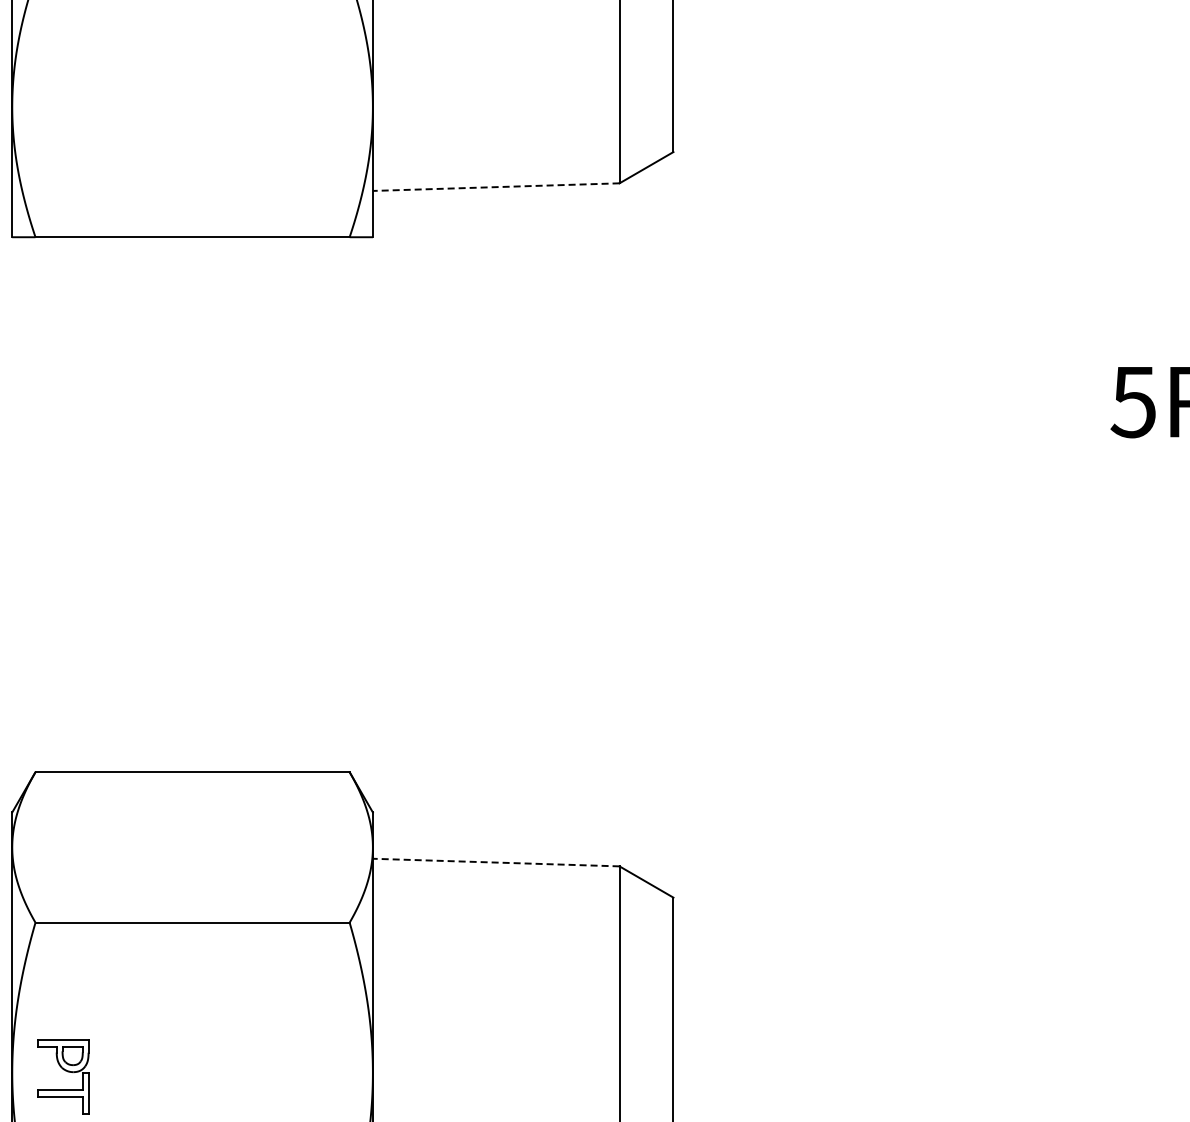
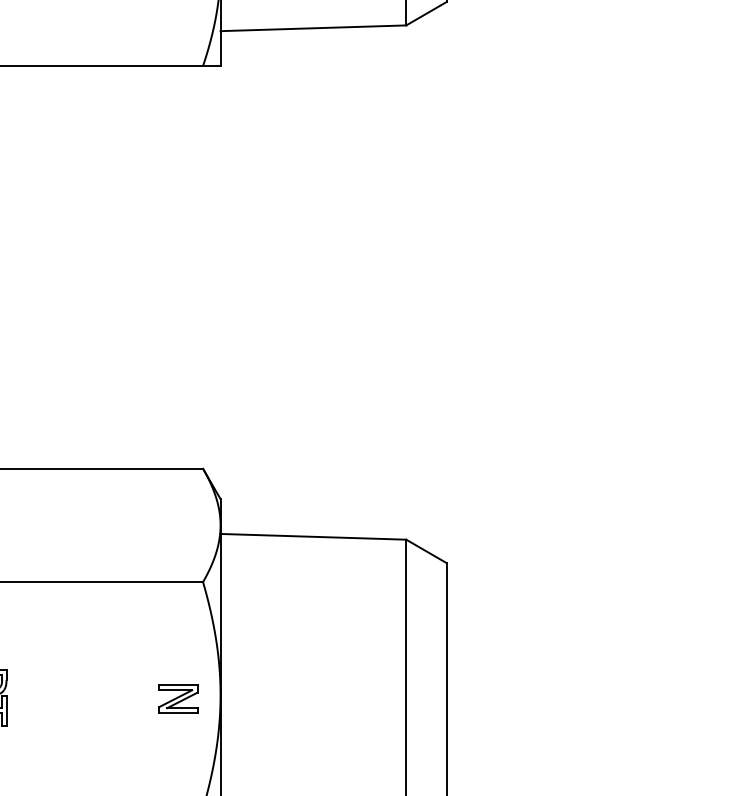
line: (495, 187) -> (312, 28), dashed -> solid
line: (495, 862) -> (312, 536), dashed -> solid
part: (316, 1077) -> (178, 698), added

